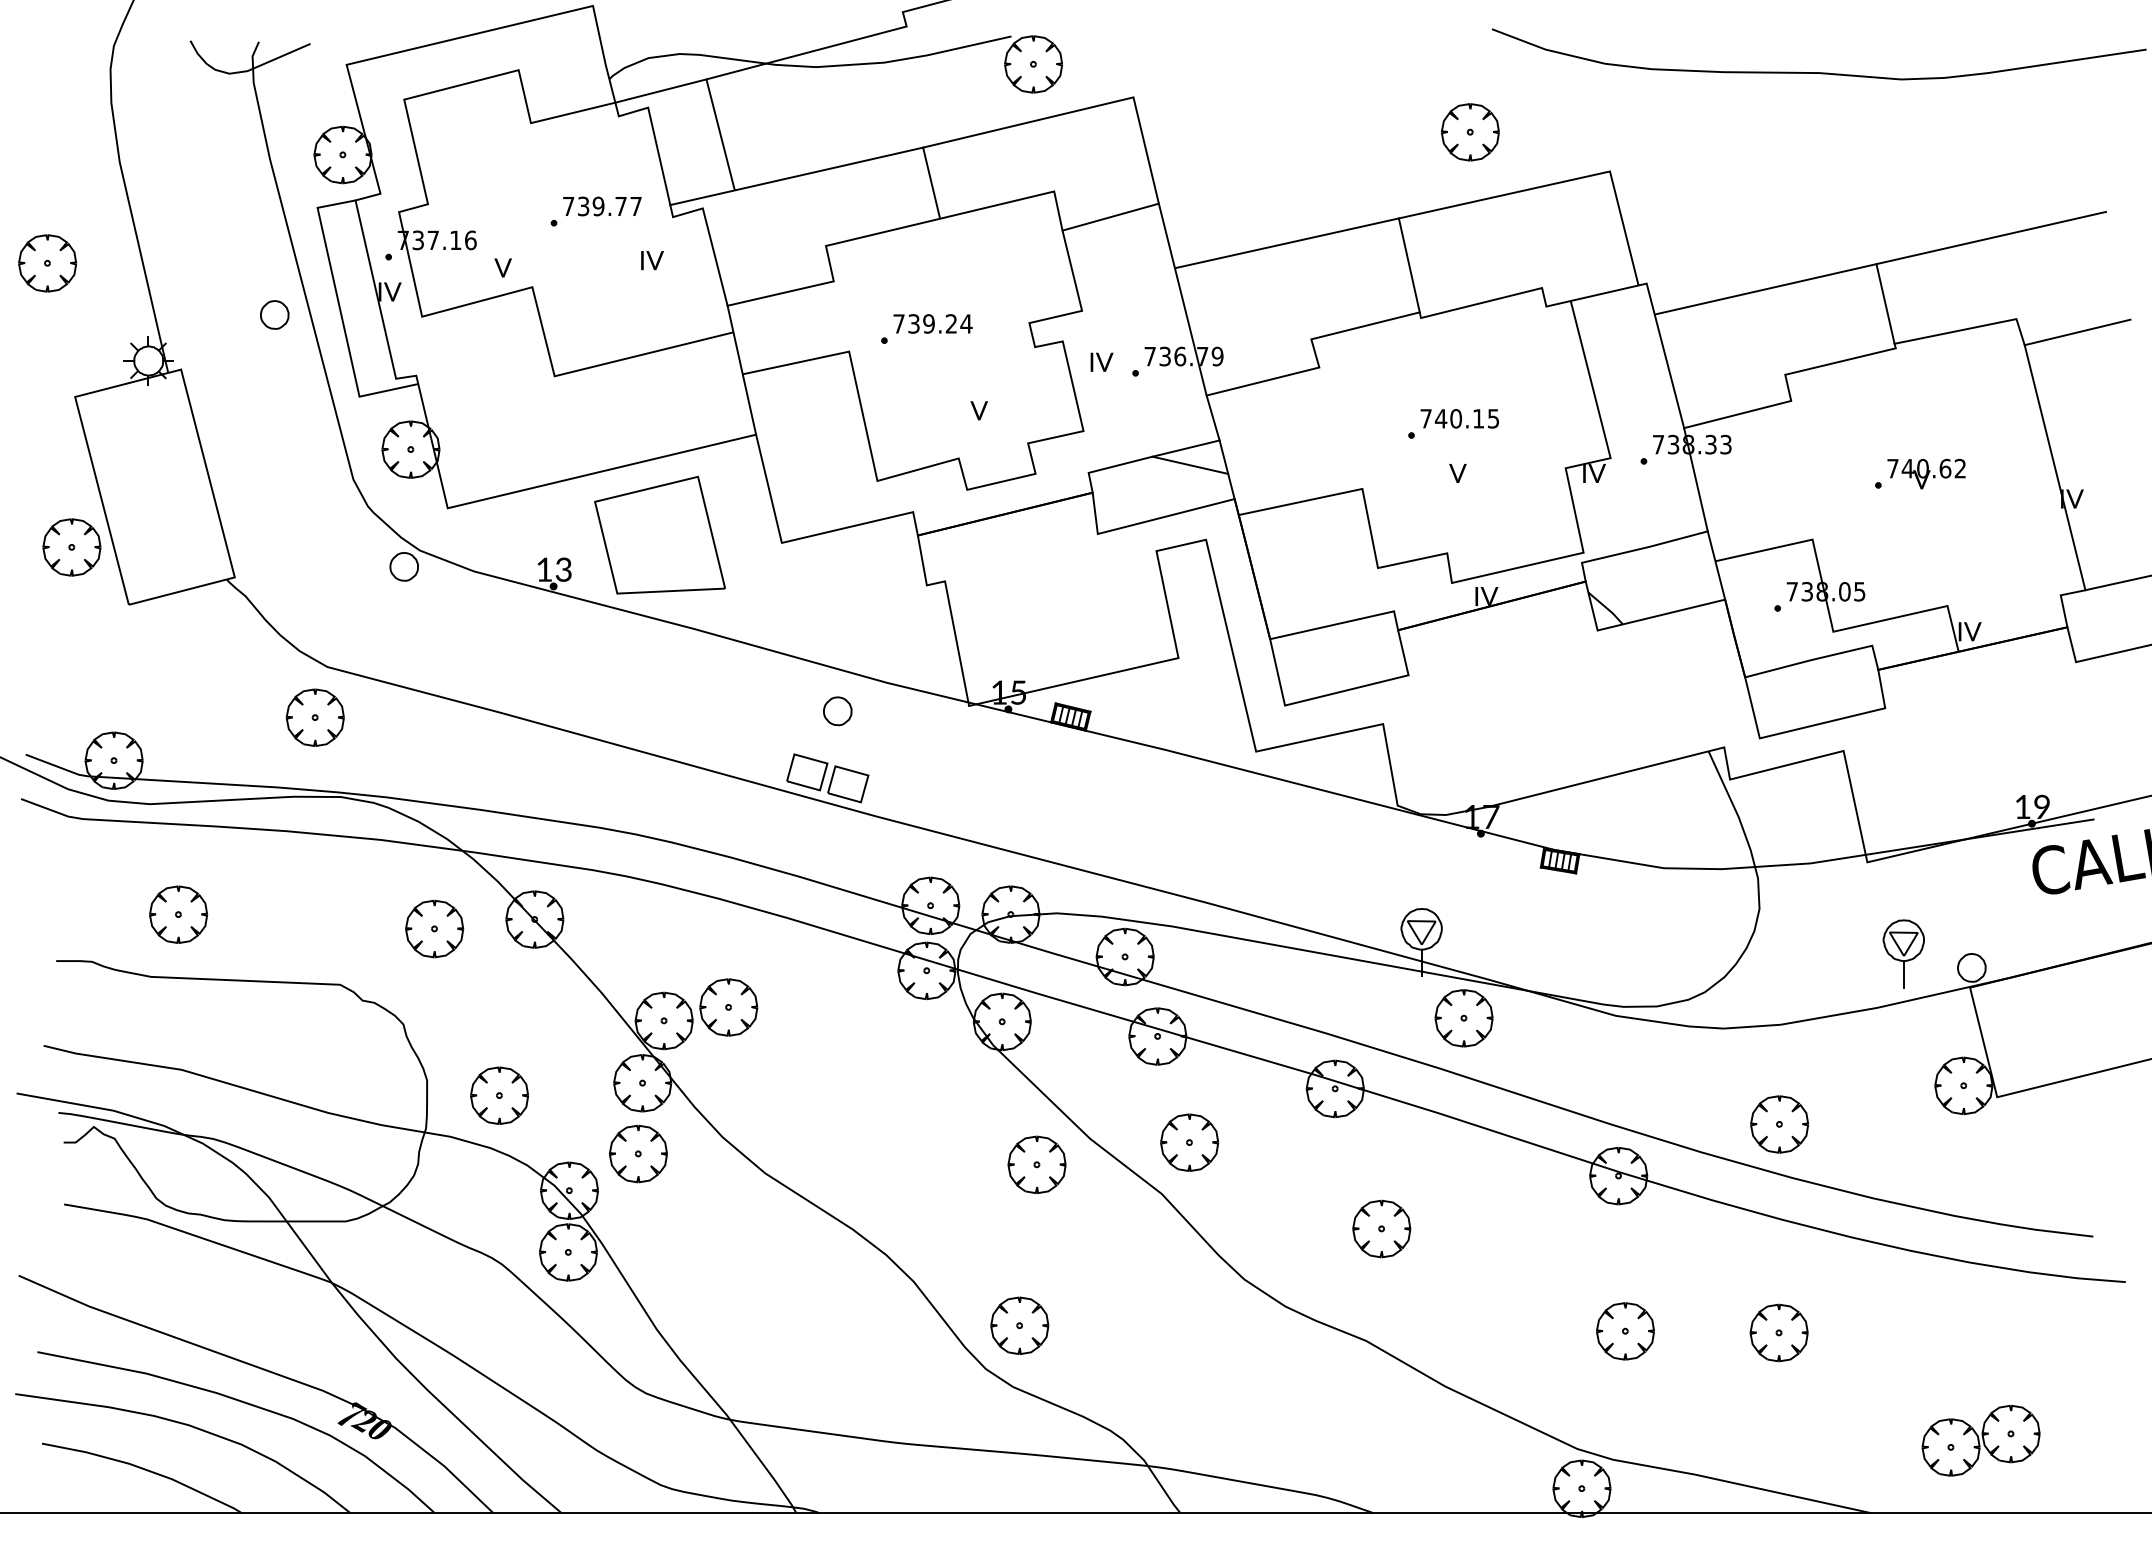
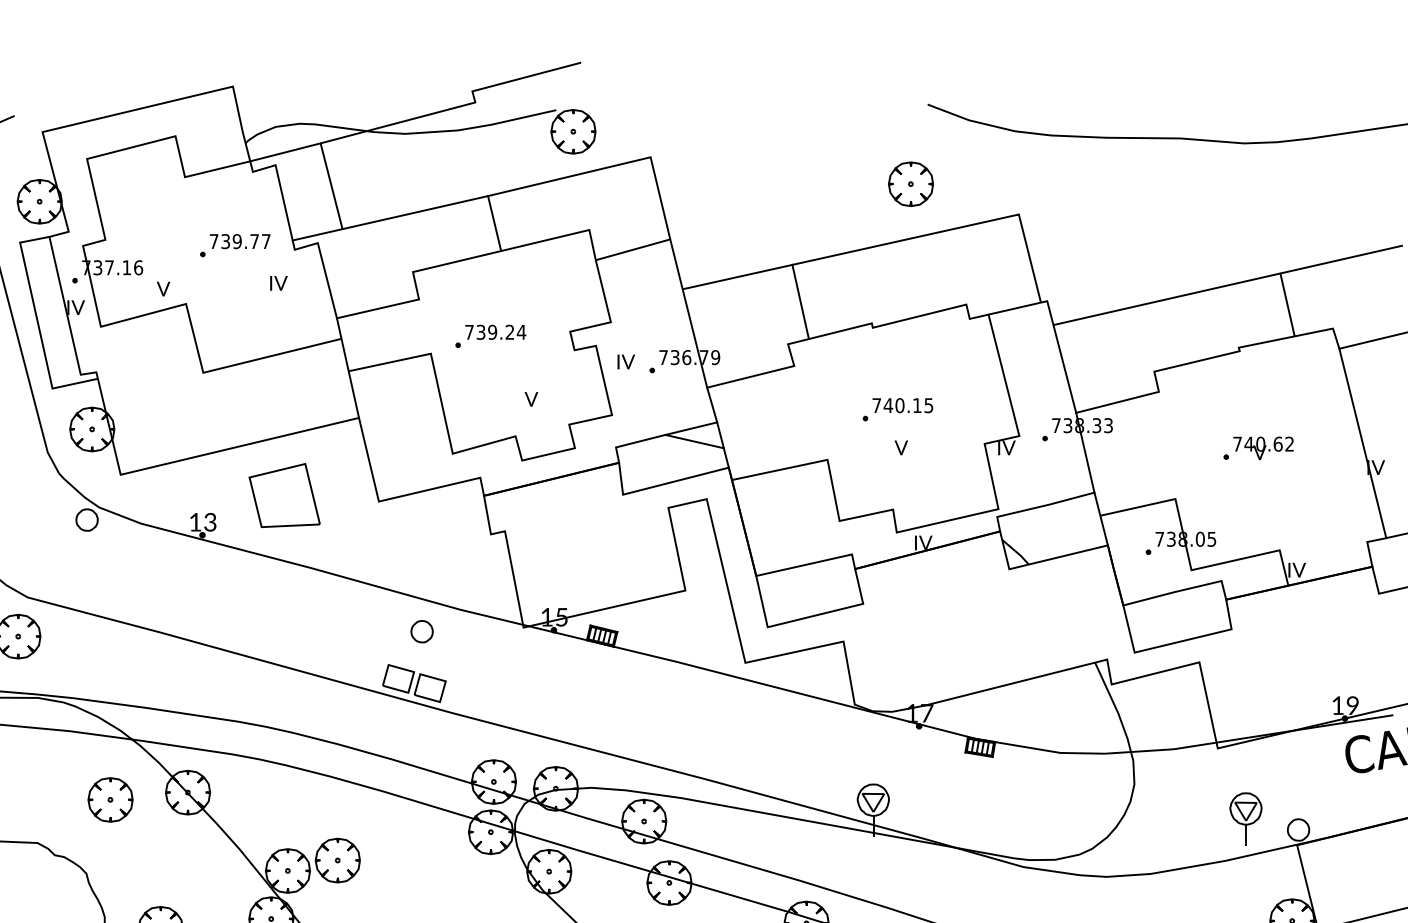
line: (1408, 265) -> (799, 301), moved
line: (1885, 303) -> (1287, 304), moved
part: (659, 534) -> (284, 495), size x0.7
part: (1463, 1018) -> (905, 869), removed

